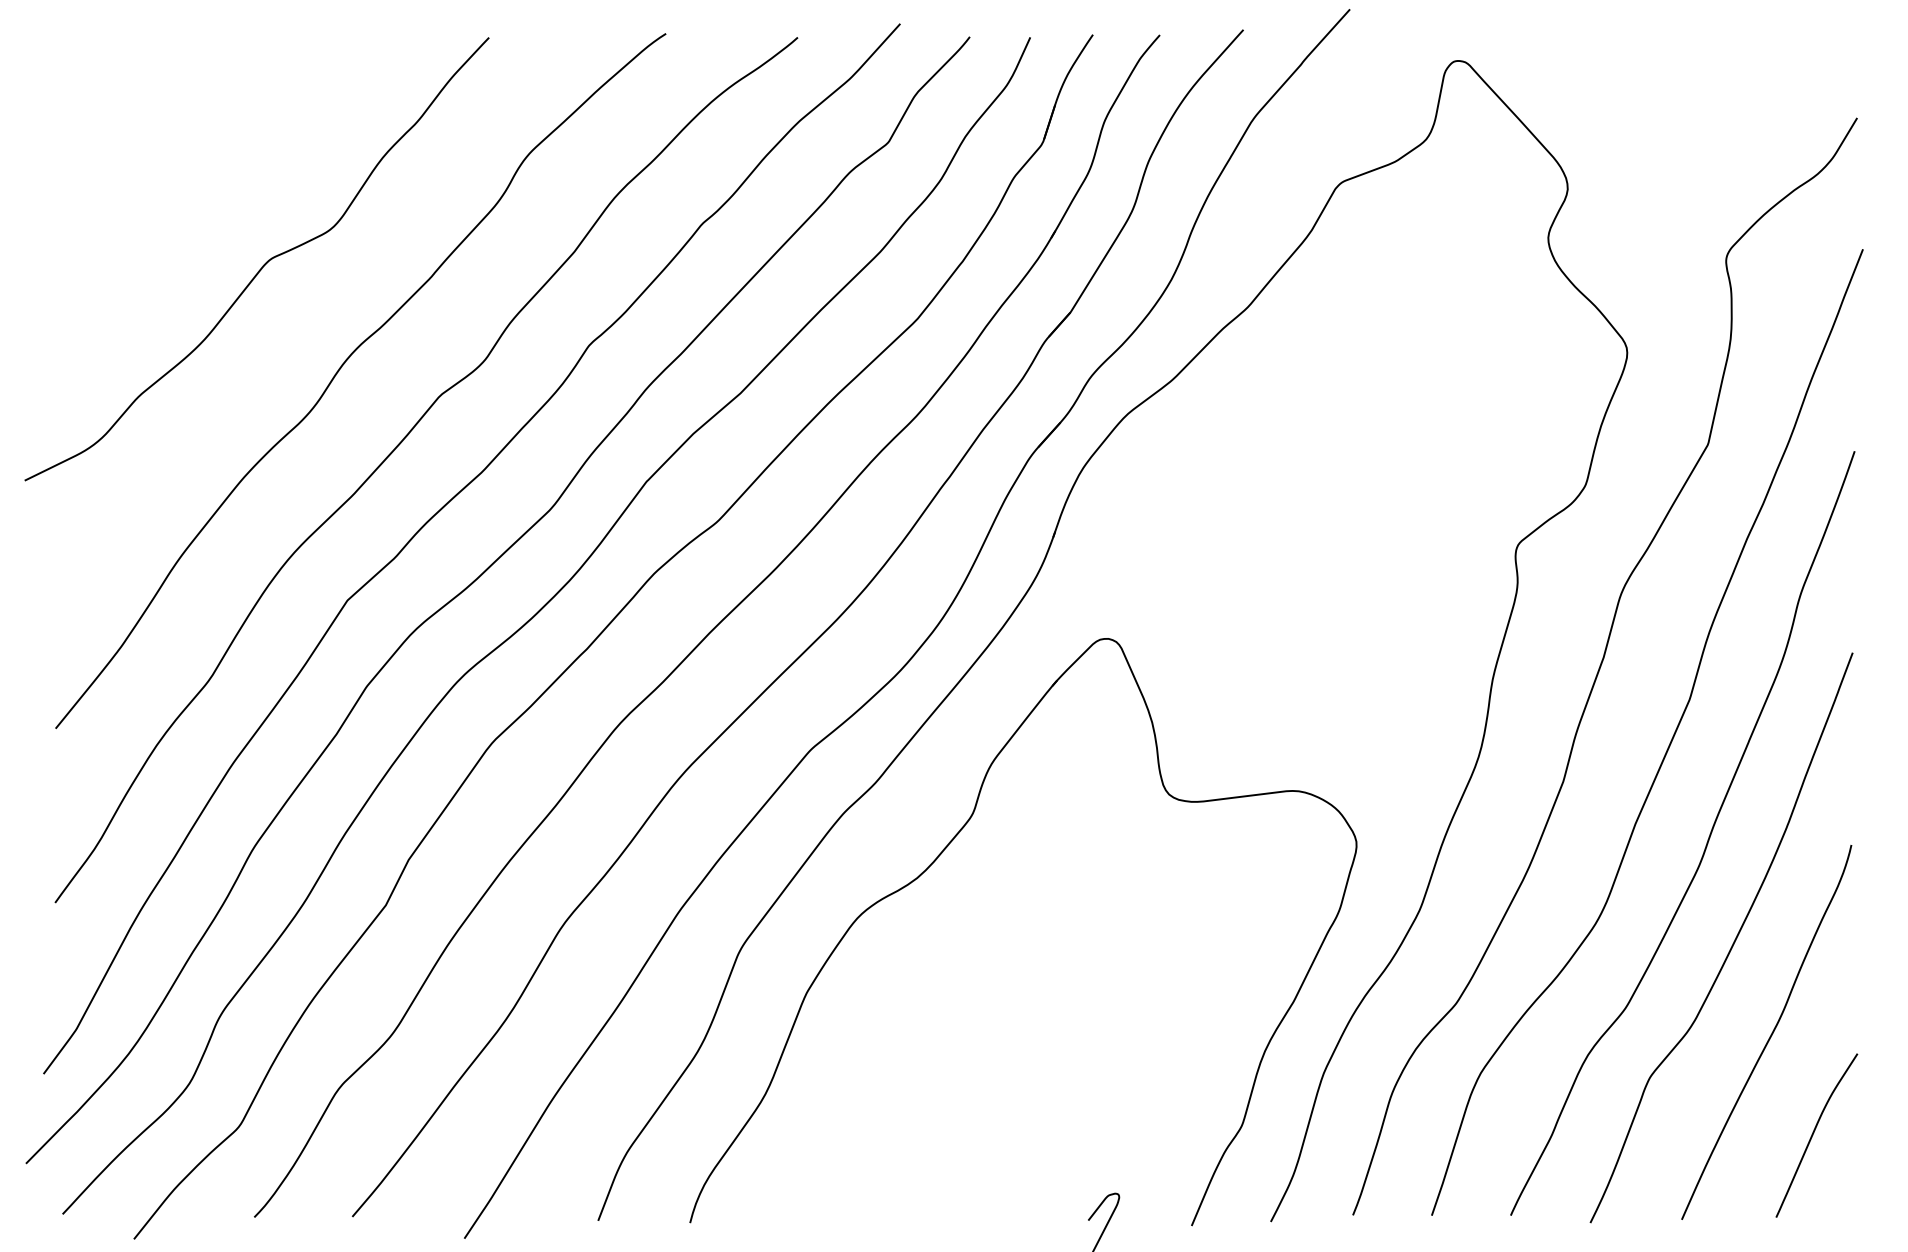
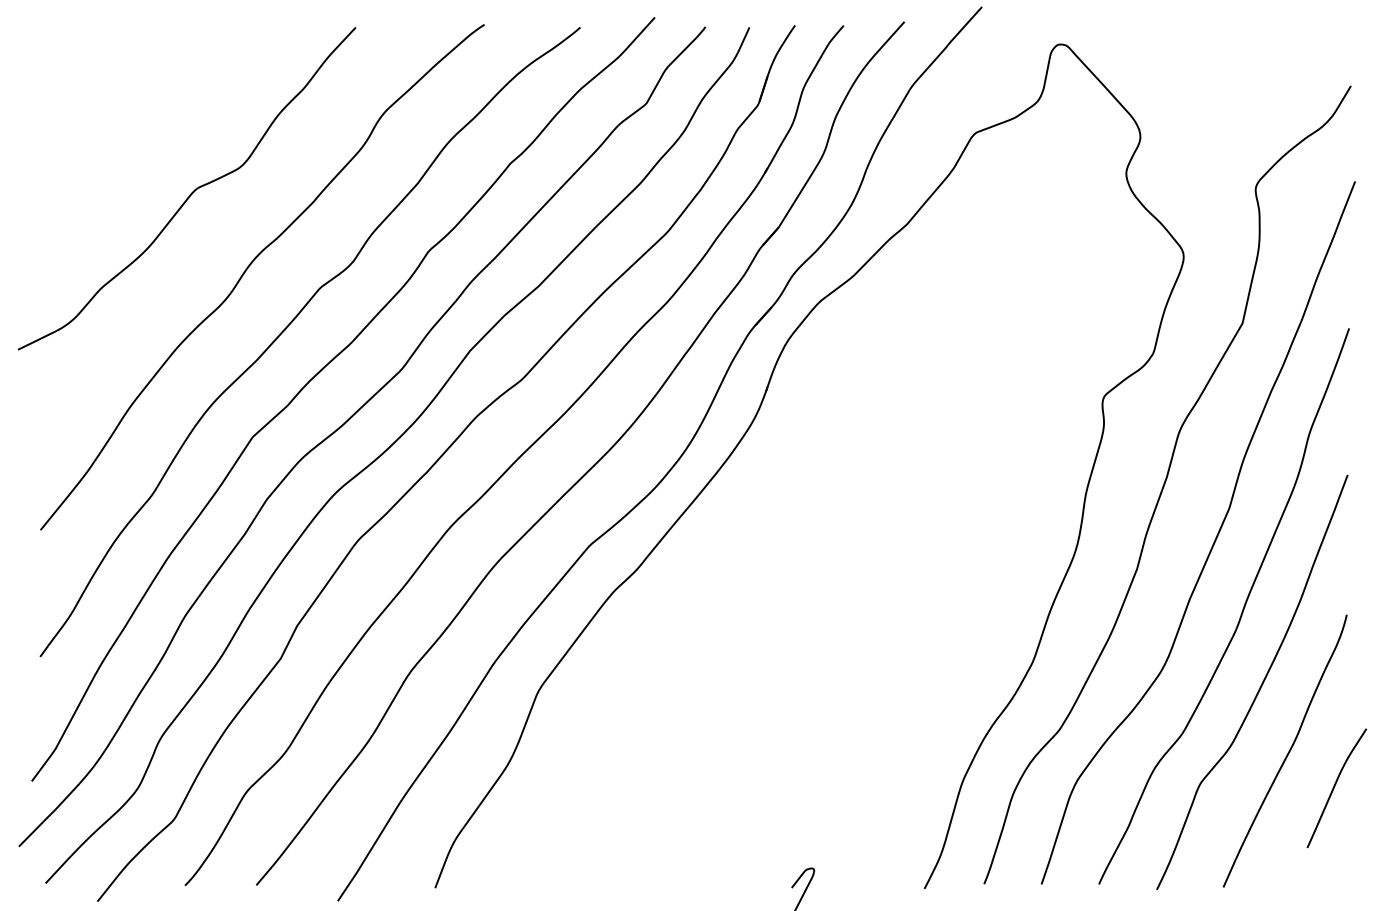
part: (937, 859) -> (681, 625), removed
curve: (1814, 1133) -> (1335, 786), moved

